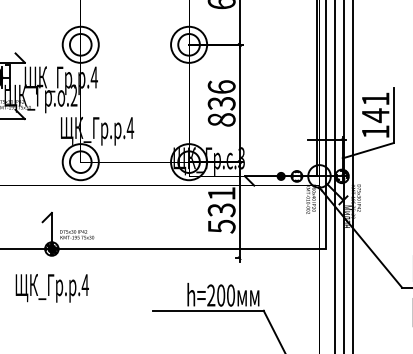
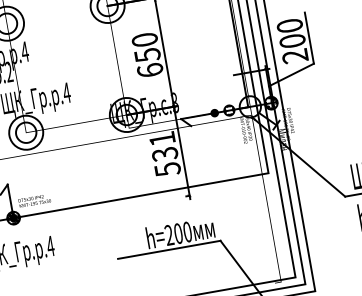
text: (221, 103) -> (147, 55), 836 -> 650
text: (375, 115) -> (292, 41), 141 -> 200

